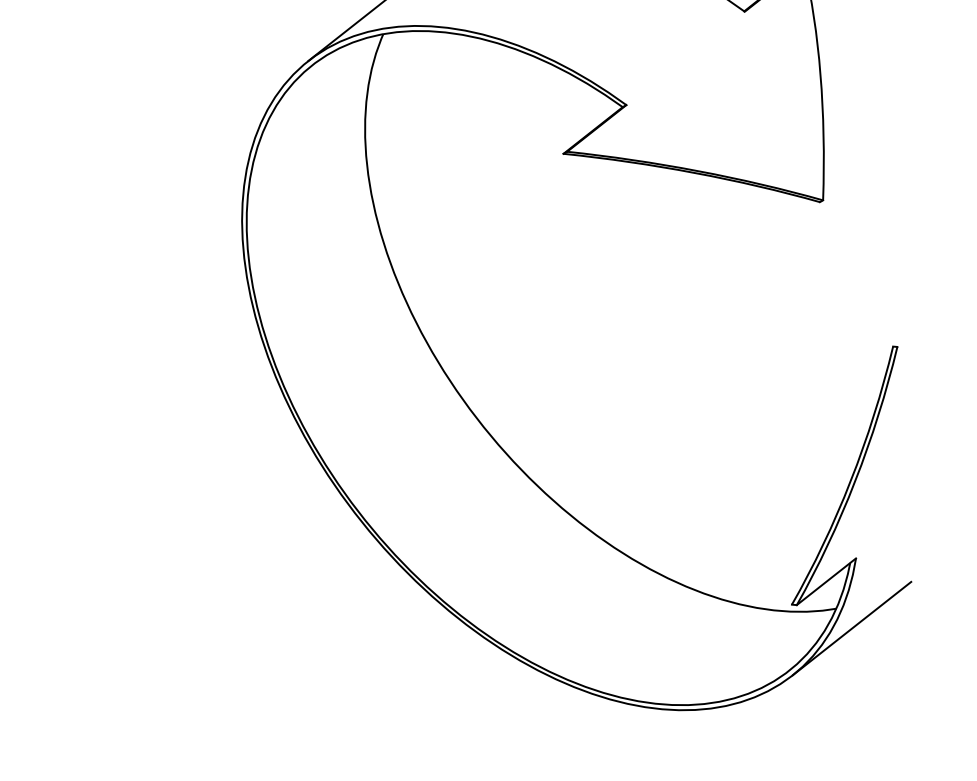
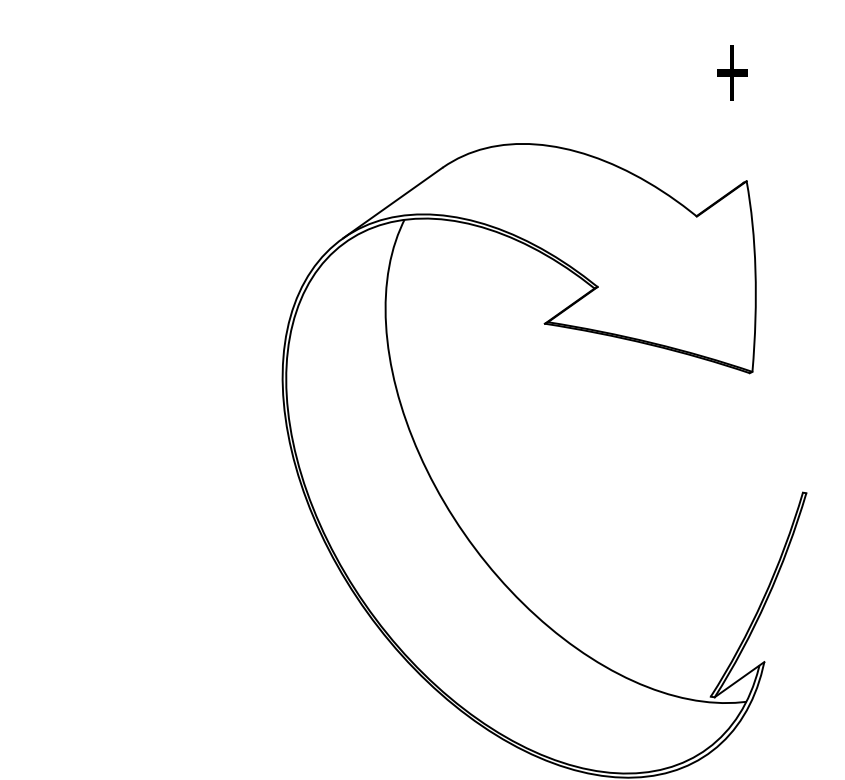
line: (851, 628) -> (757, 718), removed

